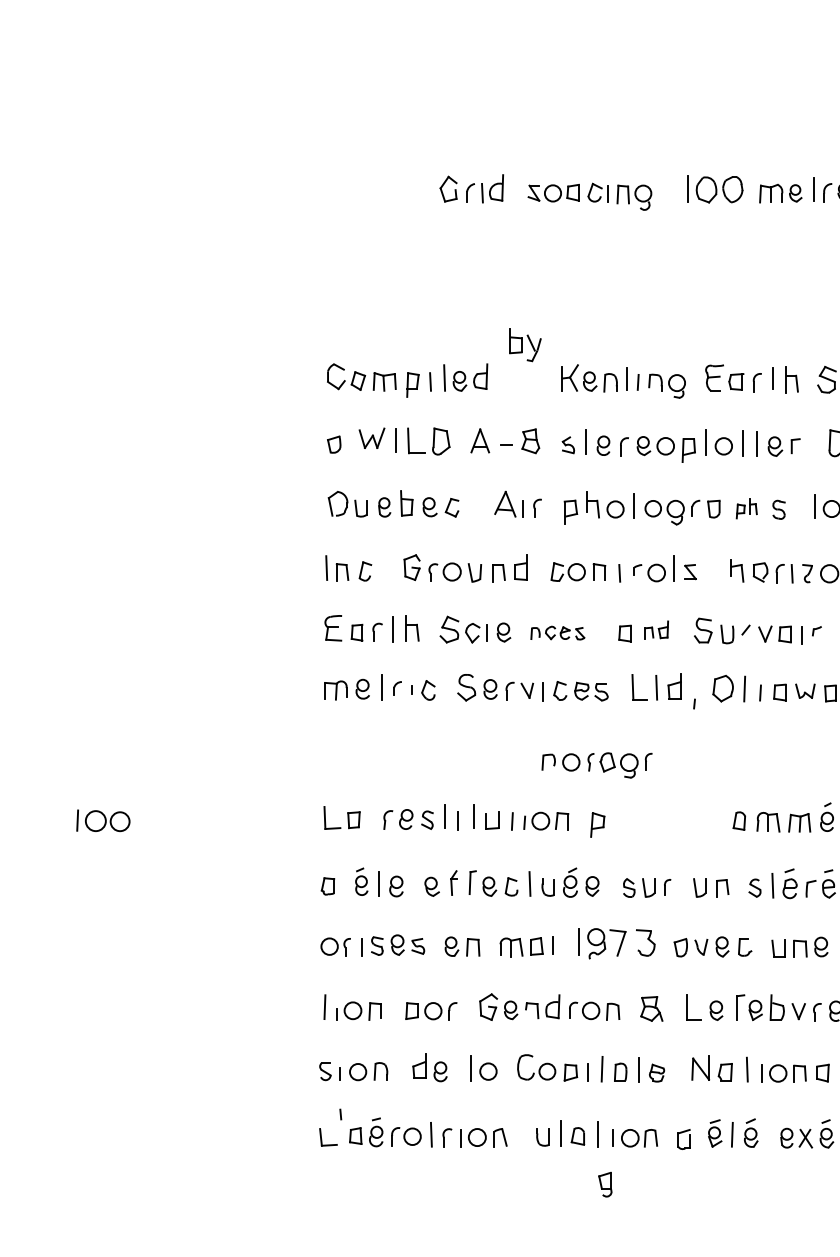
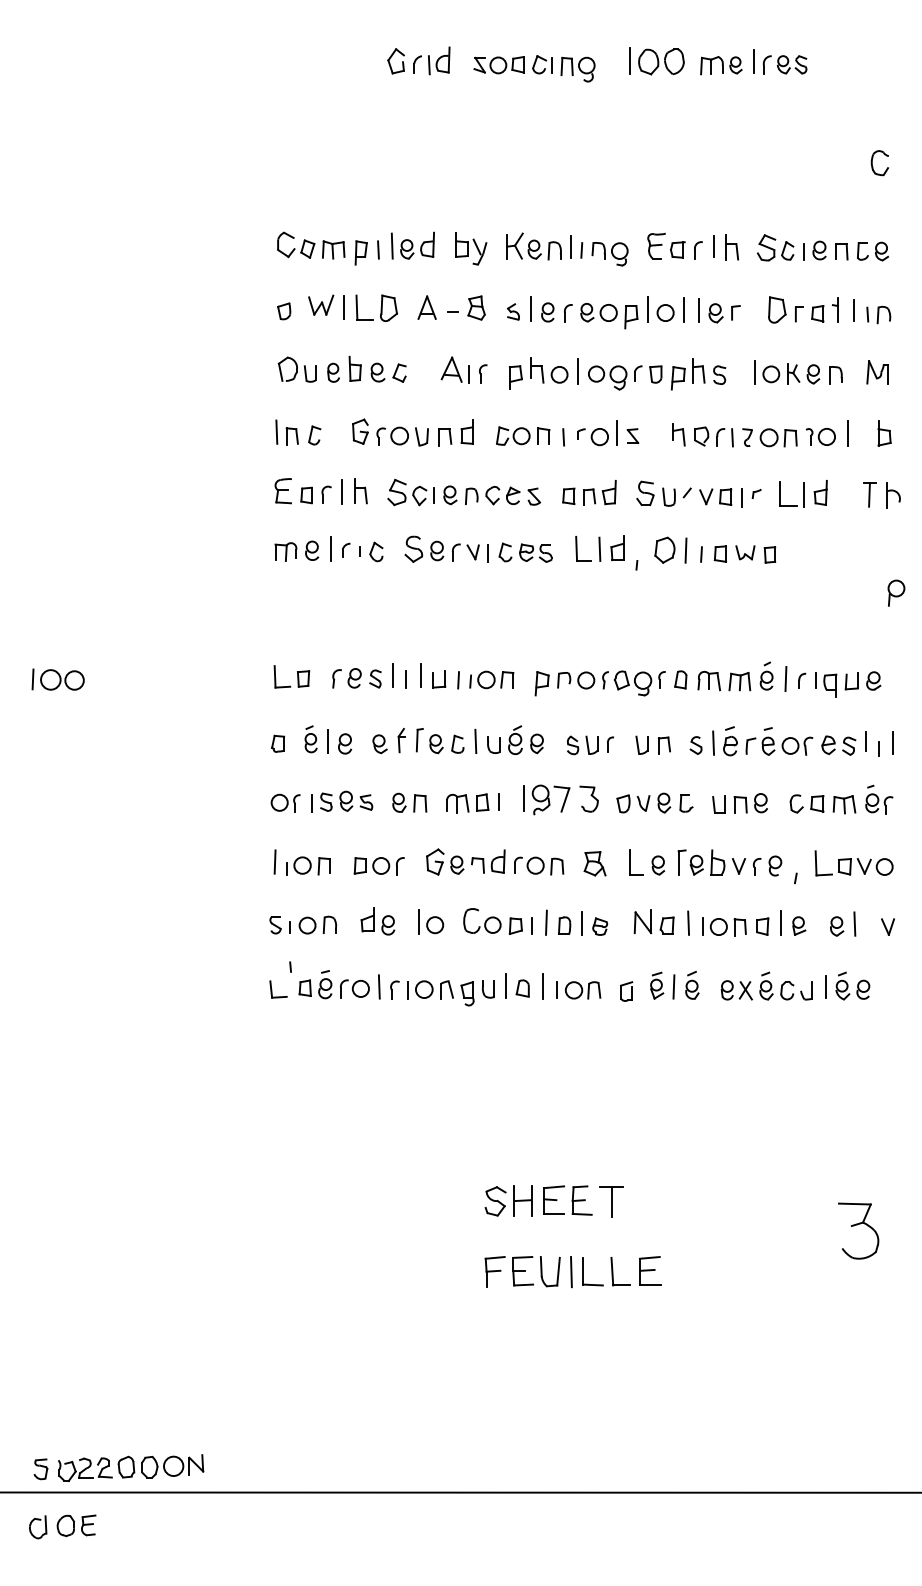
part: (525, 344) -> (471, 248), moved
part: (746, 509) -> (687, 374), size x1.67
part: (656, 629) -> (599, 492), size x1.43
part: (558, 632) -> (503, 495), size x1.43
part: (597, 765) -> (611, 683), moved
part: (605, 1184) -> (467, 993), moved

